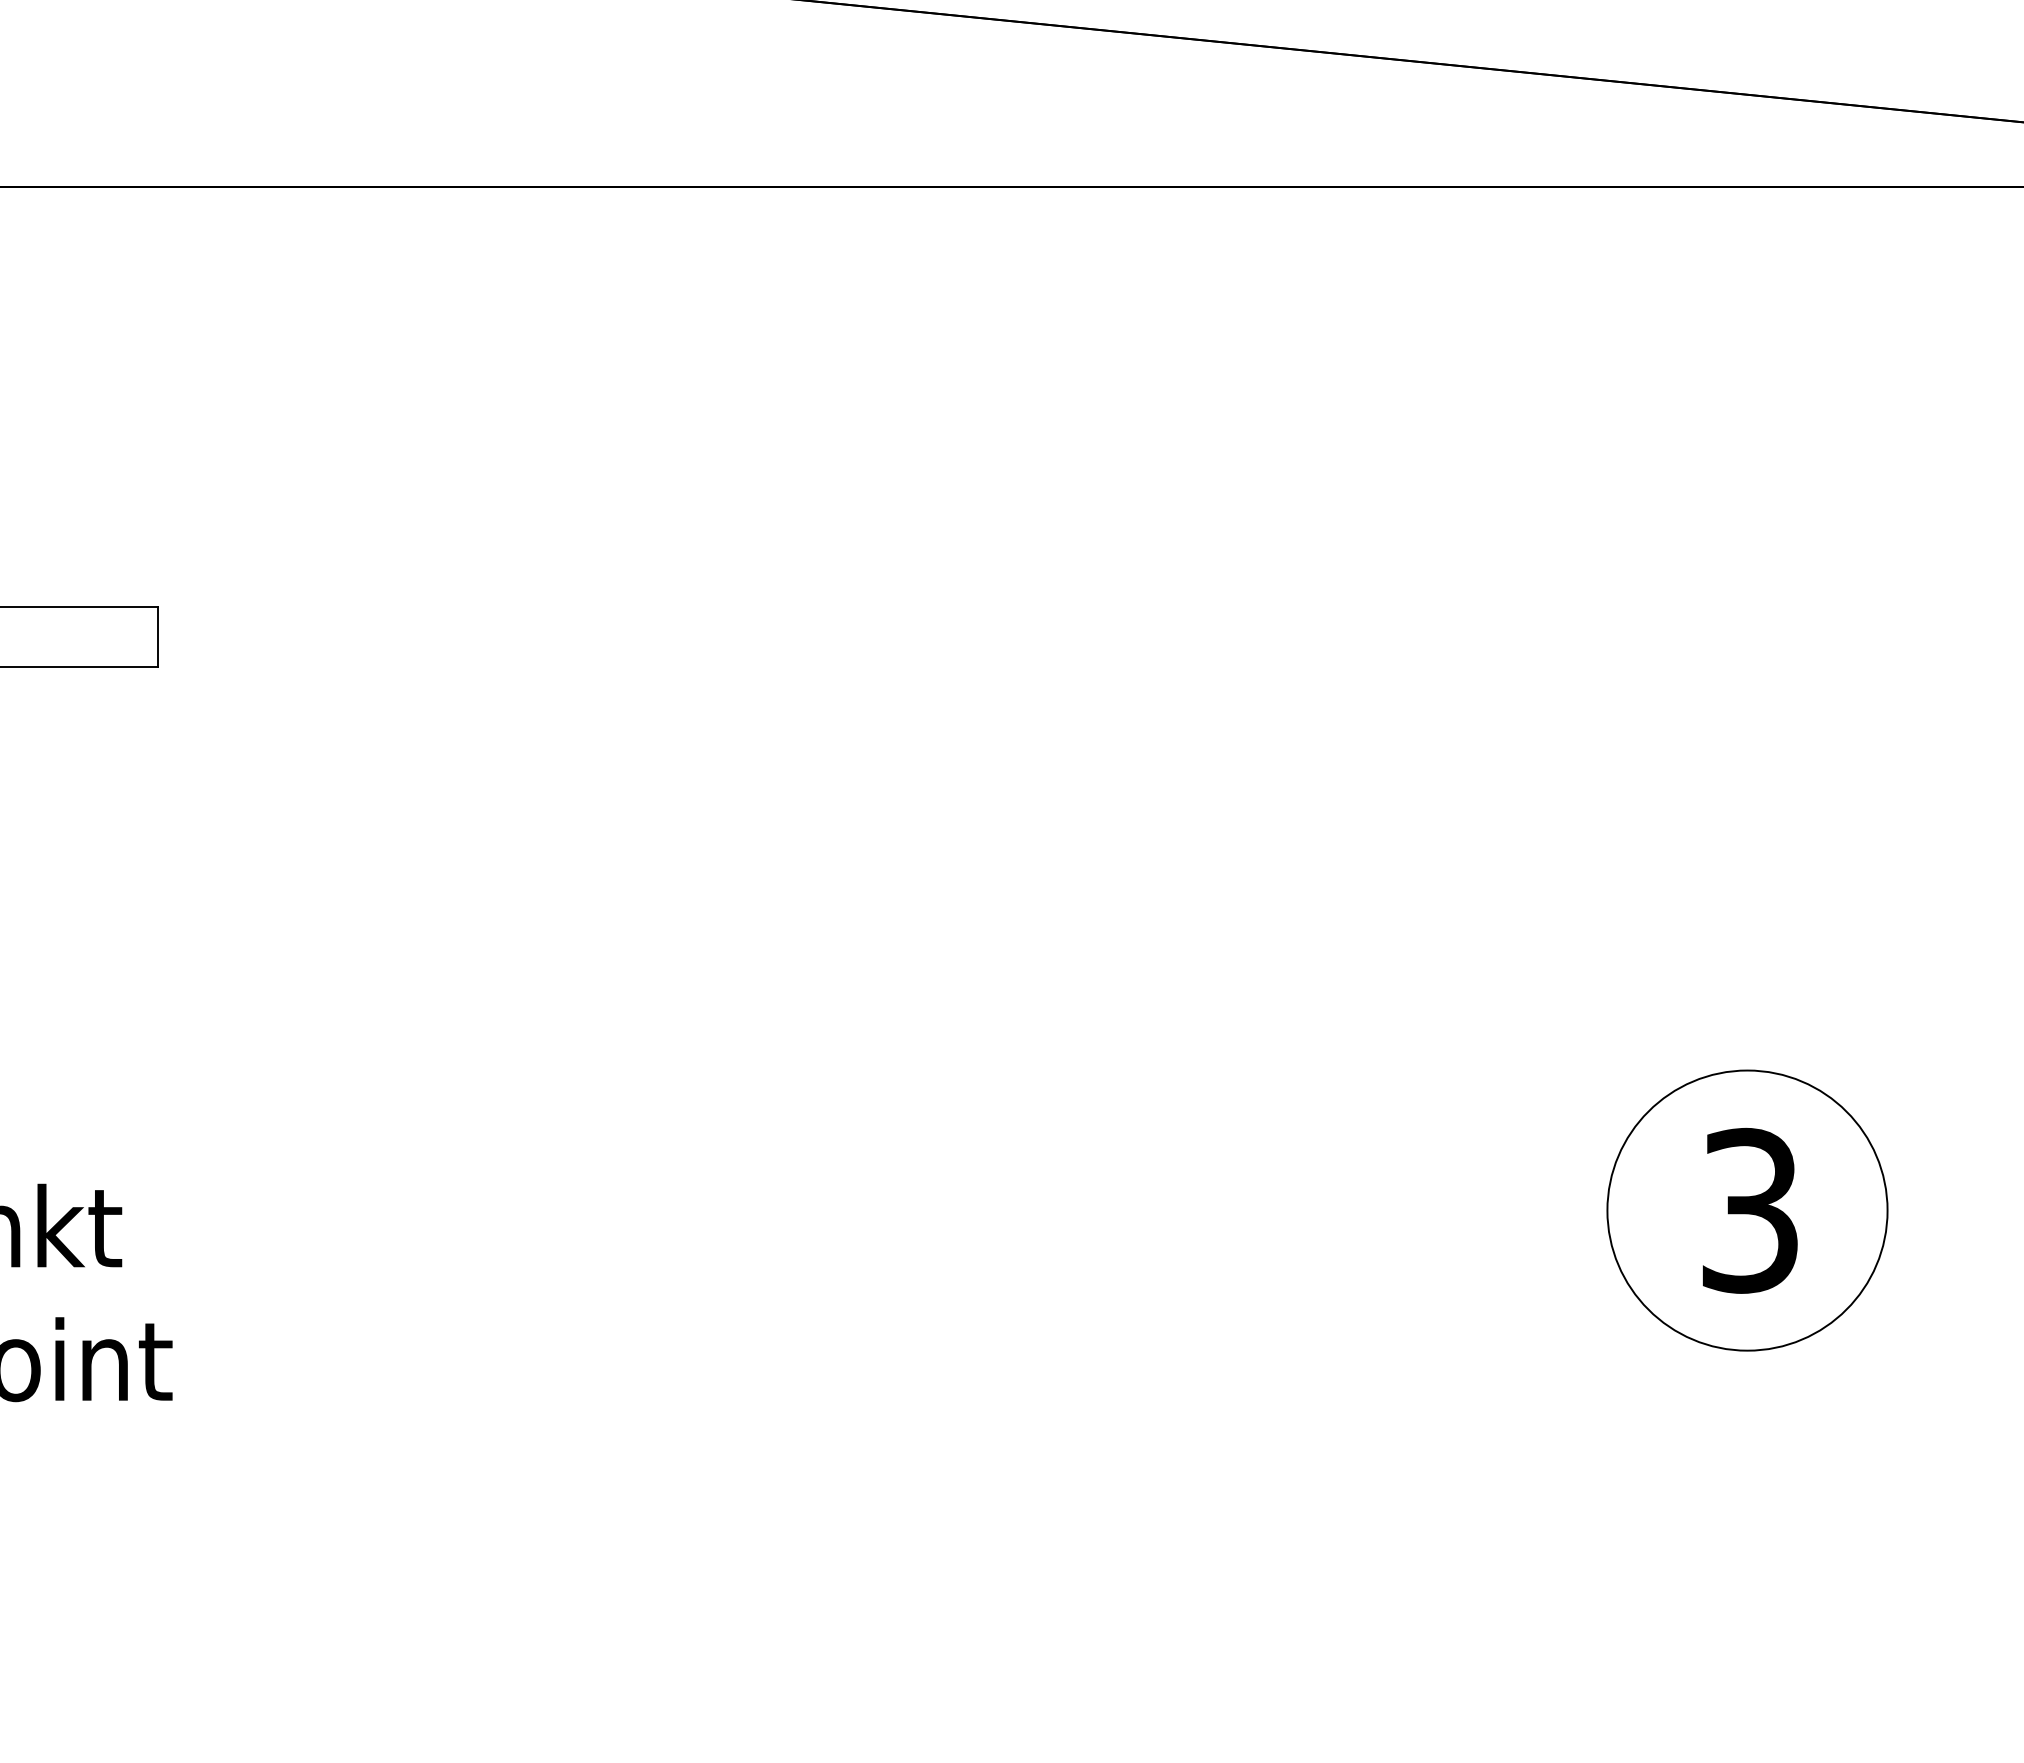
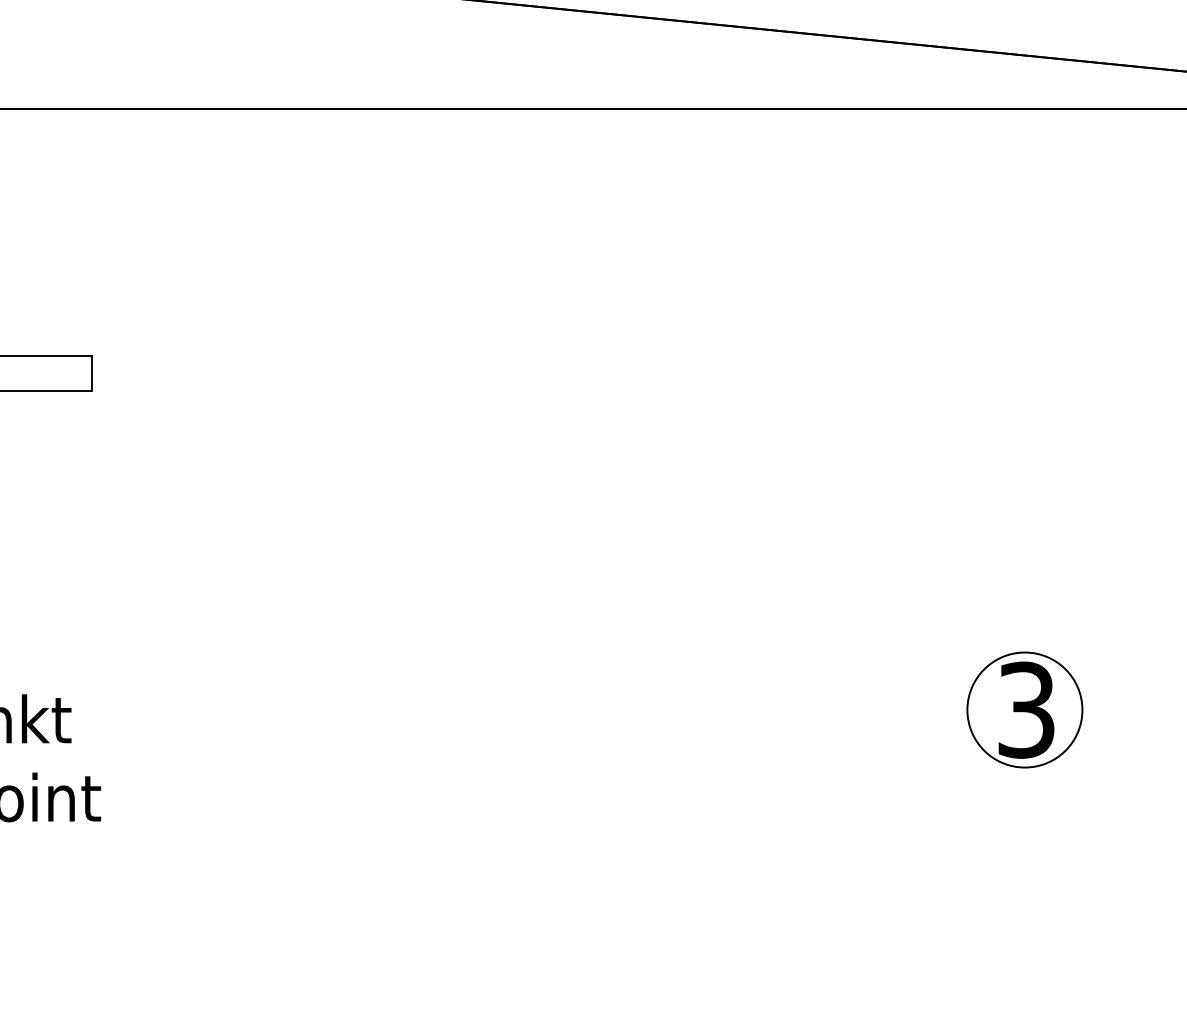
circle: (1746, 1209) -> (1024, 709), size x0.7

